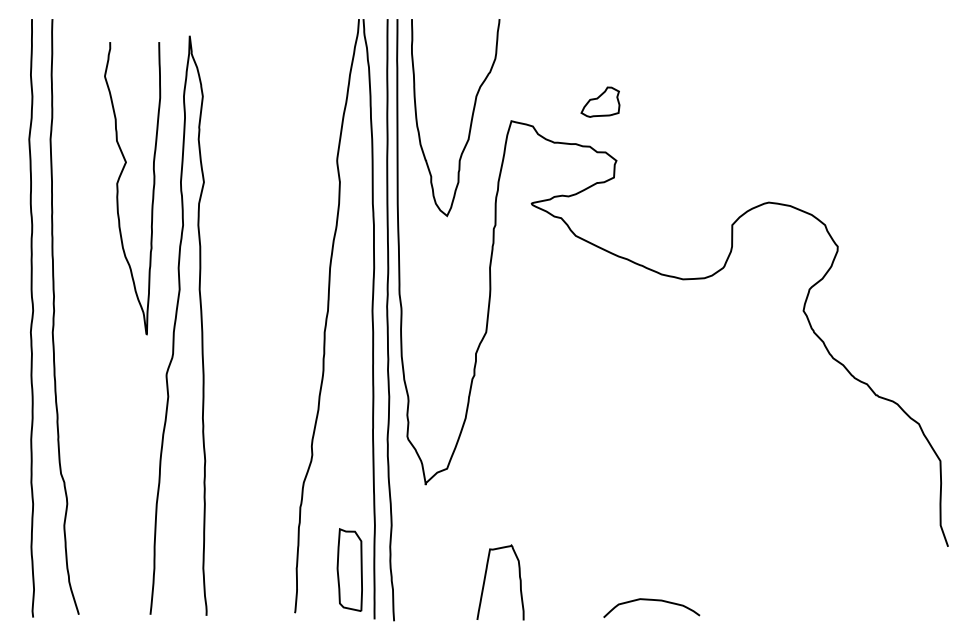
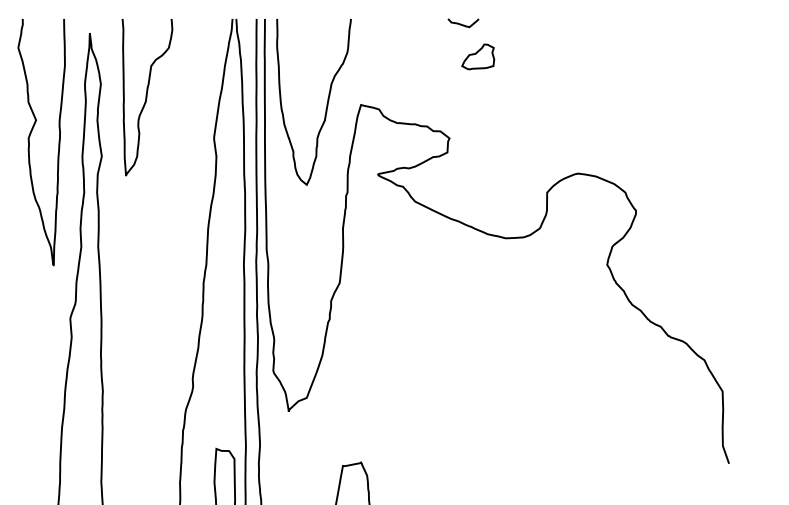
curve: (632, 25) -> (463, 24), added
part: (600, 101) -> (478, 56), moved
curve: (257, 112) -> (146, 97), added
curve: (118, 188) -> (29, 142), moved

